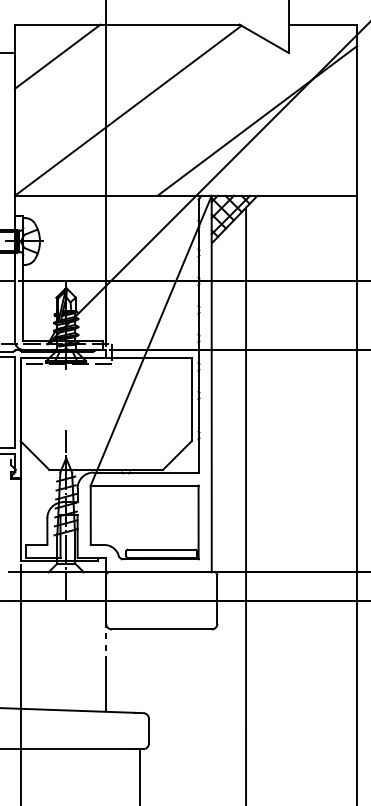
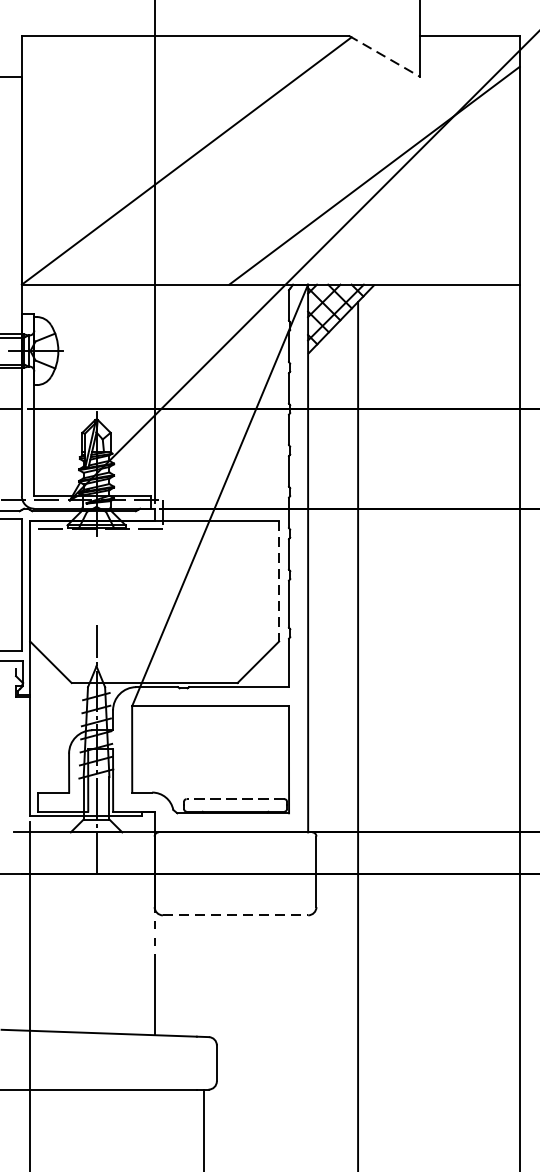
line: (264, 39) -> (384, 57), solid -> dashed
line: (57, 56) -> (83, 82), removed
line: (191, 400) -> (278, 582), solid -> dashed
line: (161, 549) -> (235, 799), solid -> dashed
line: (161, 629) -> (235, 915), solid -> dashed

